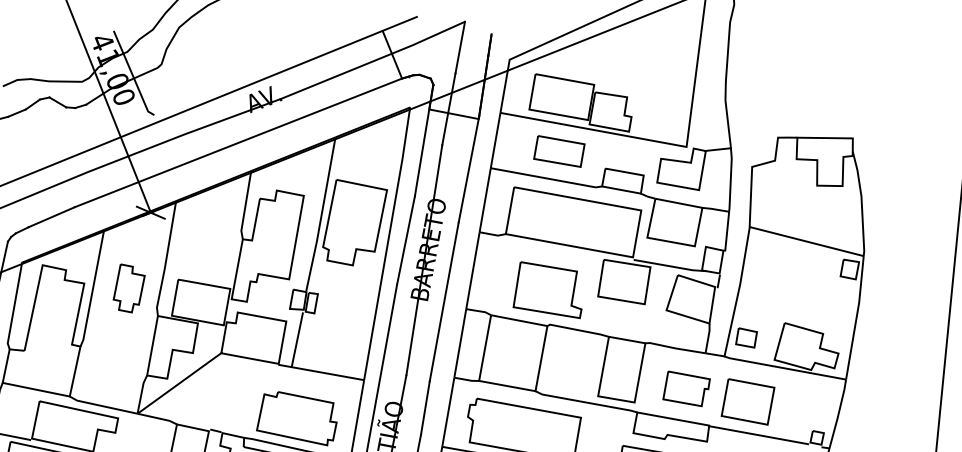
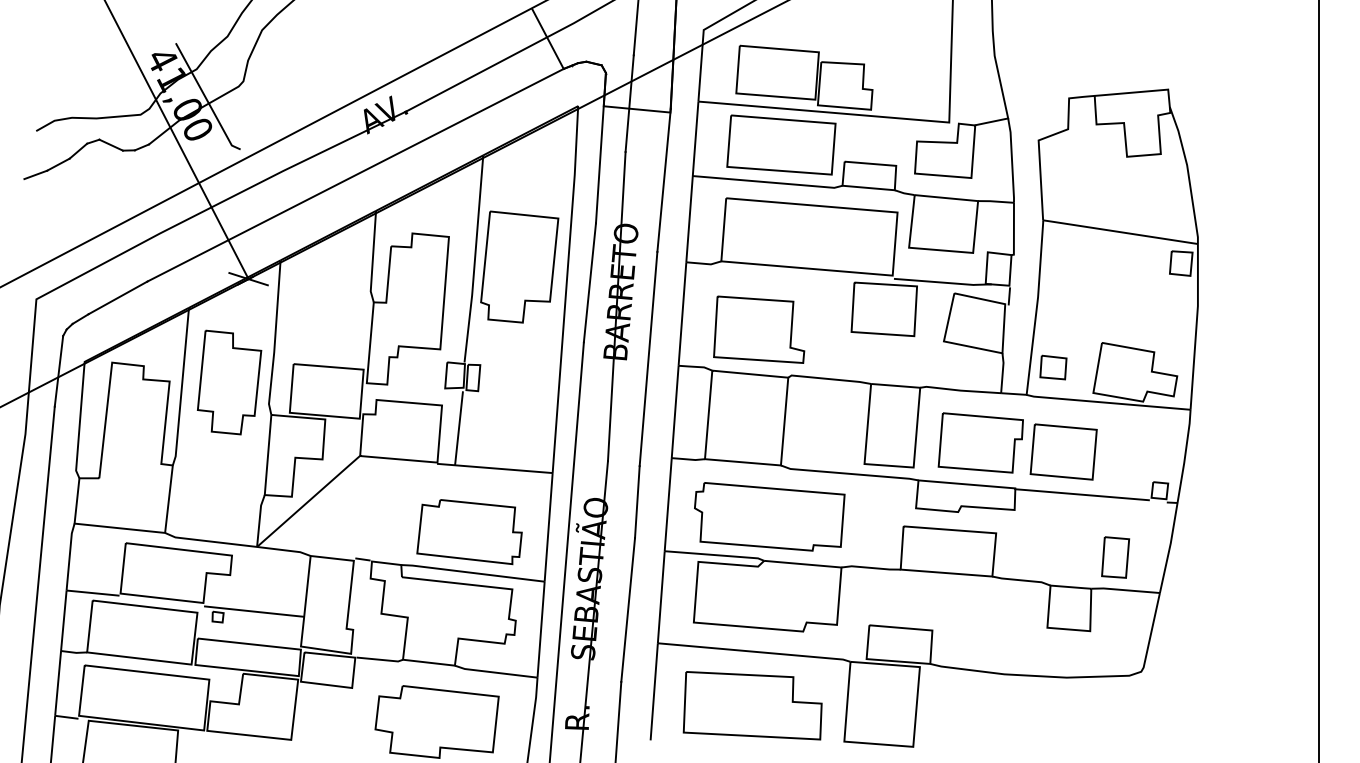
part: (559, 151) -> (781, 144), size x1.67
part: (128, 288) -> (229, 382), size x1.67
part: (549, 289) -> (759, 329), moved
part: (686, 388) -> (980, 442), size x1.43

